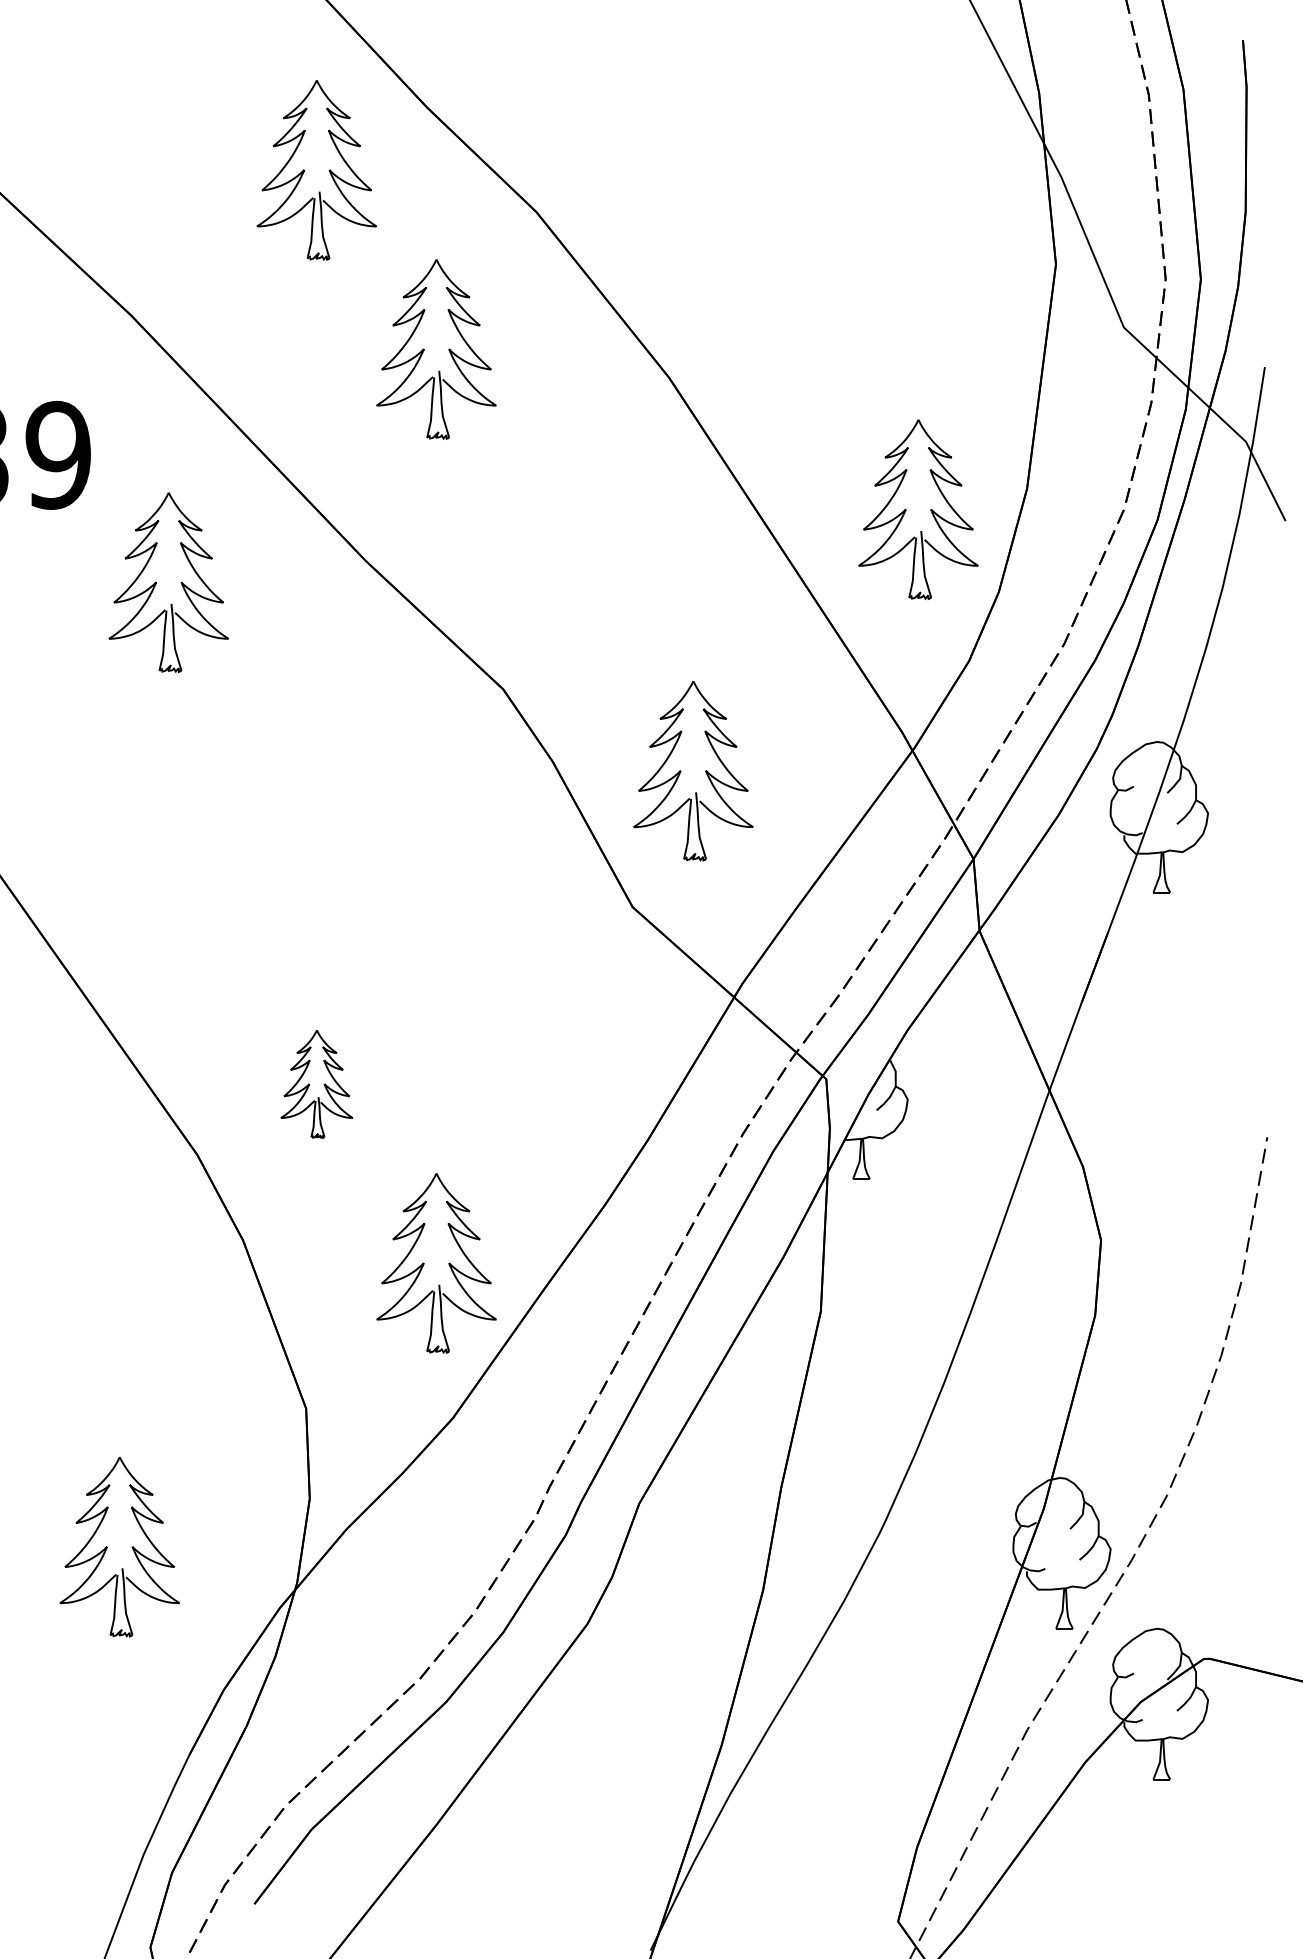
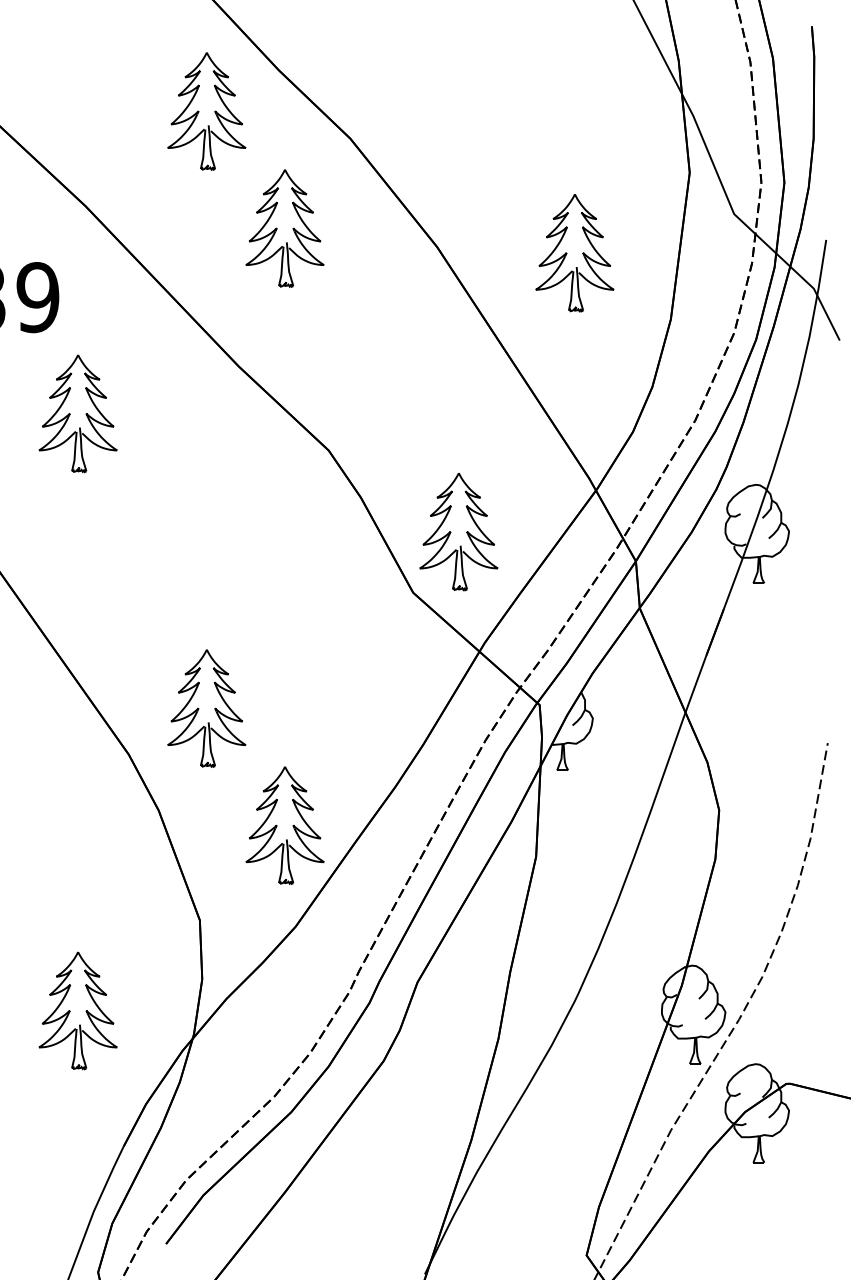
part: (917, 510) -> (574, 253), moved
part: (167, 582) -> (77, 413), moved
part: (692, 772) -> (458, 532), moved
part: (316, 1084) -> (206, 708), size x1.67

